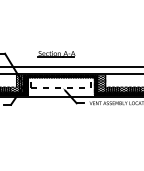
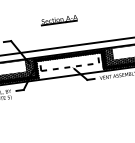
part: (56, 54) -> (59, 20), moved

